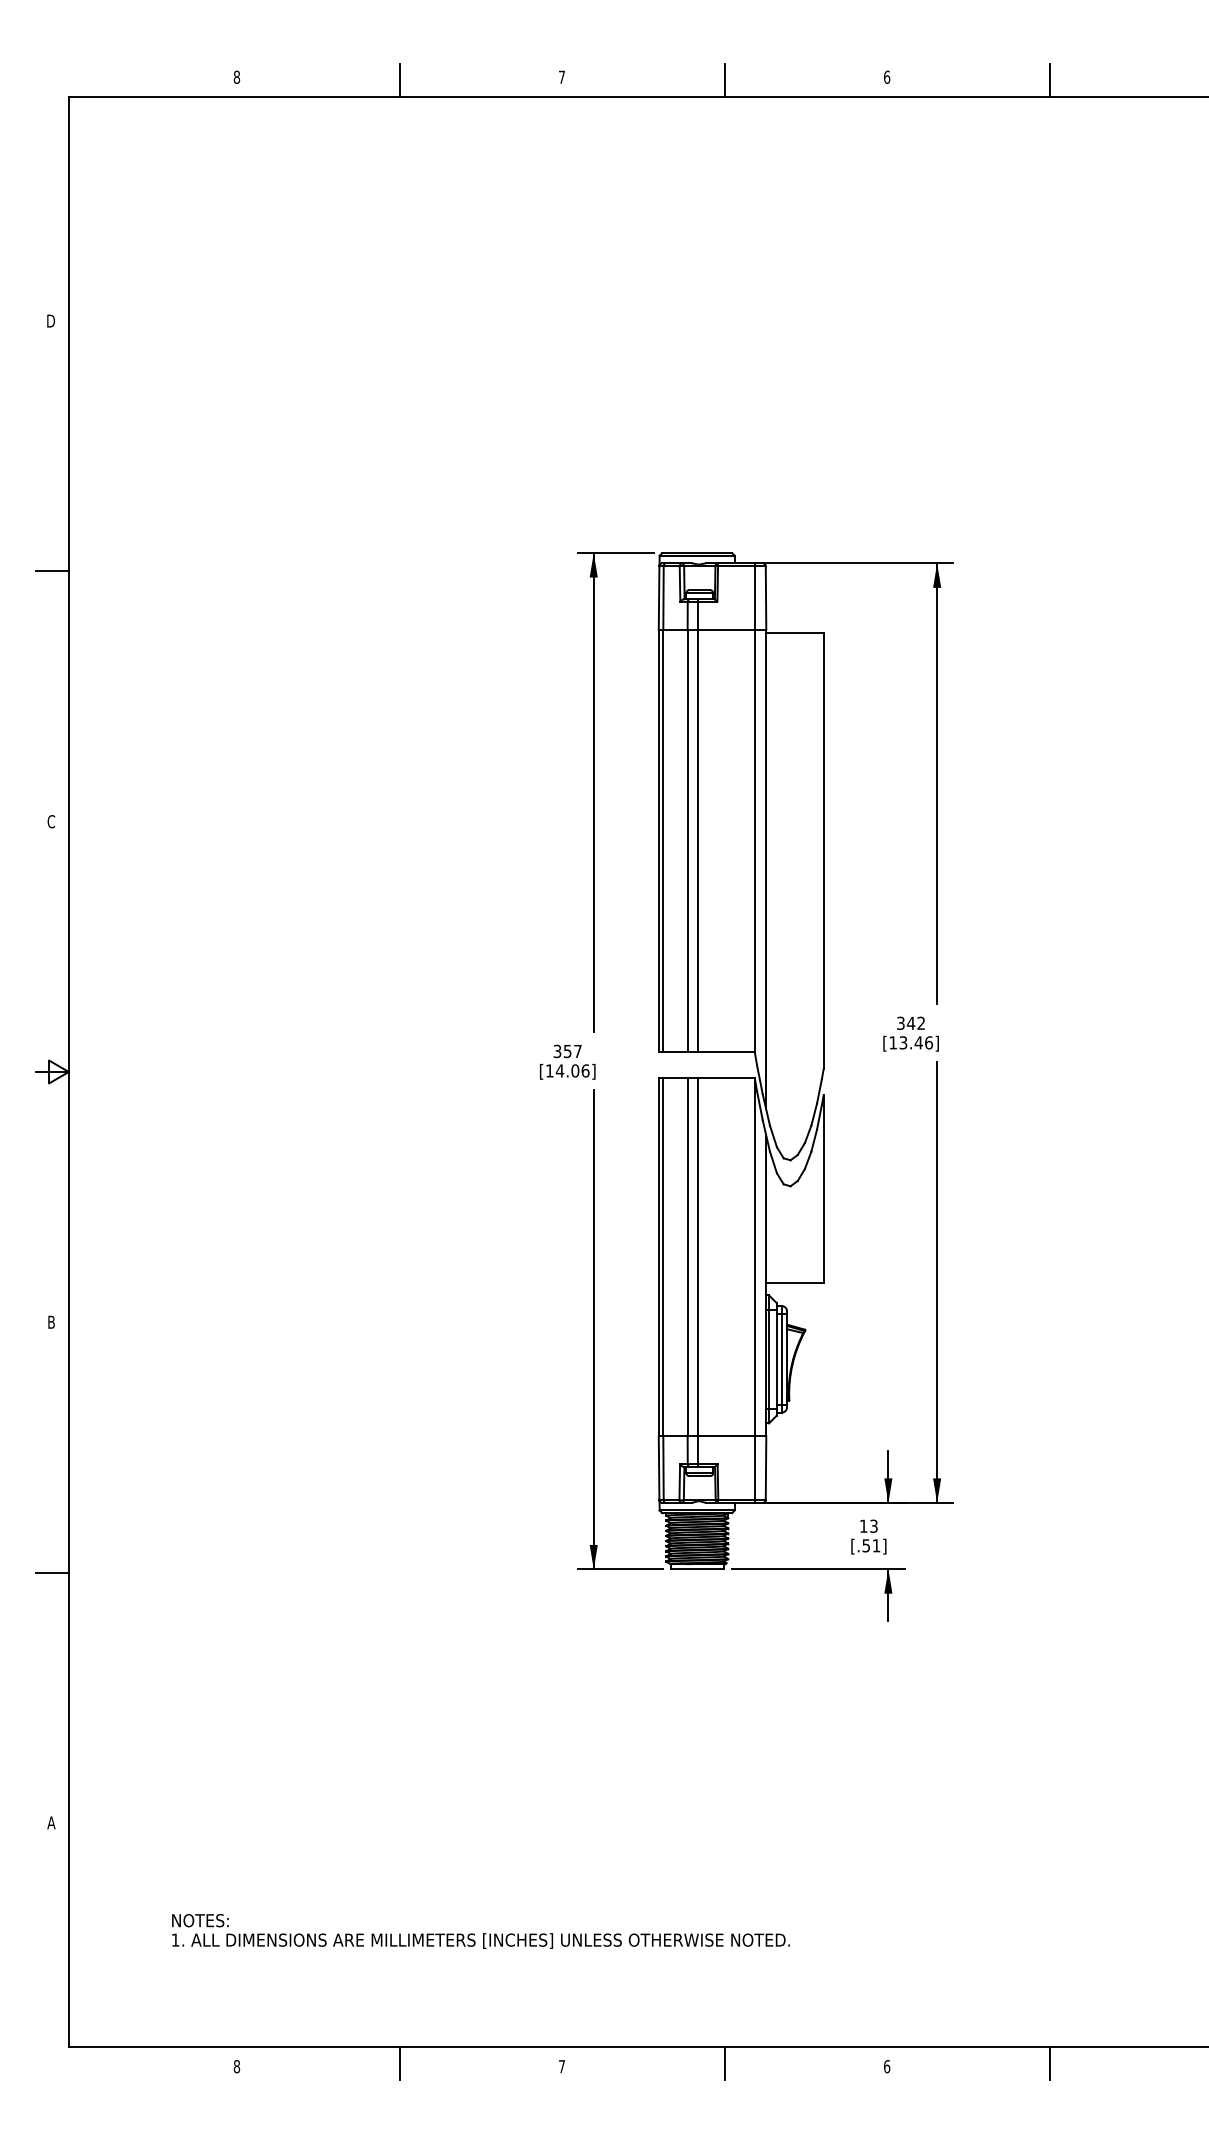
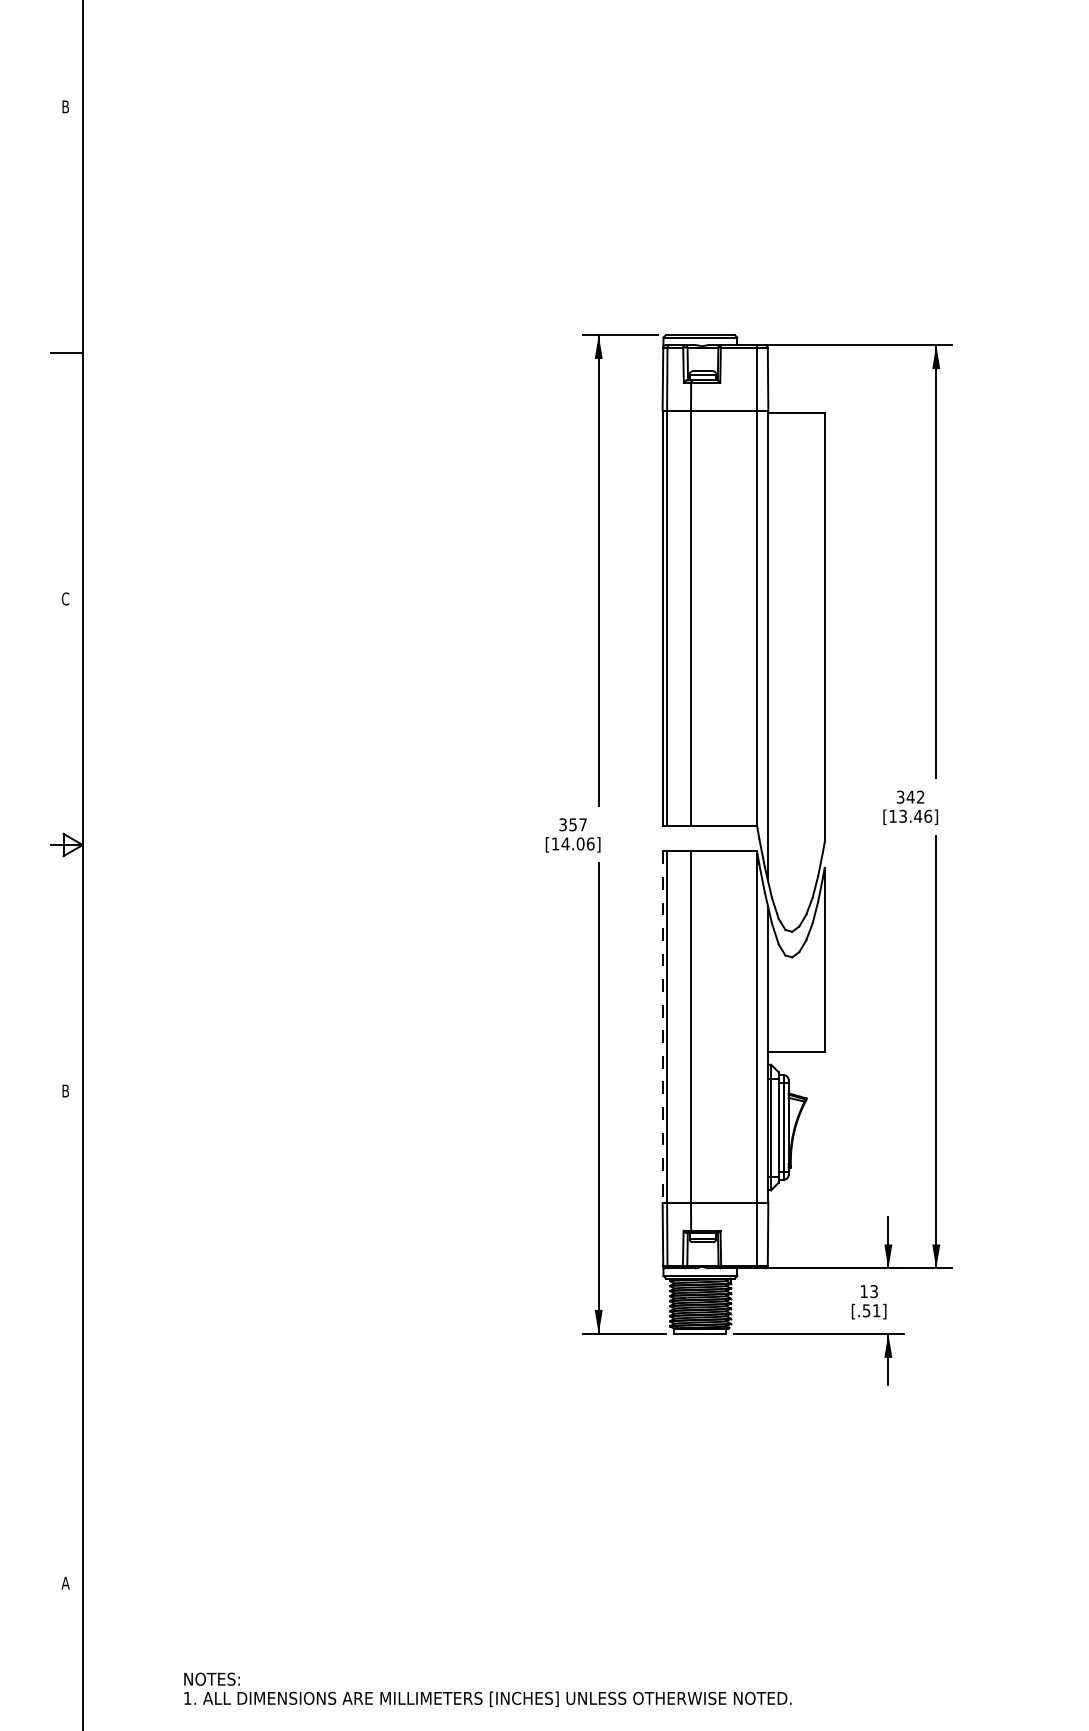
text: (50, 320) -> (64, 106), D -> B
line: (698, 825) -> (701, 602), removed
line: (658, 1257) -> (662, 1027), solid -> dashed
line: (698, 1272) -> (701, 1042), removed
line: (52, 1572) -> (66, 1337), removed

